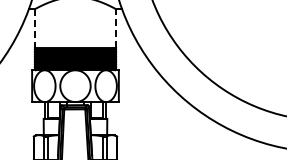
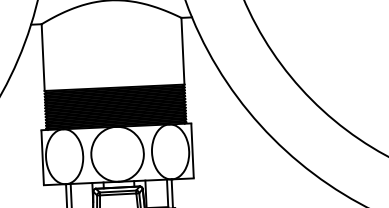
line: (115, 27) -> (182, 49), dashed -> solid
line: (35, 28) -> (43, 57), dashed -> solid

